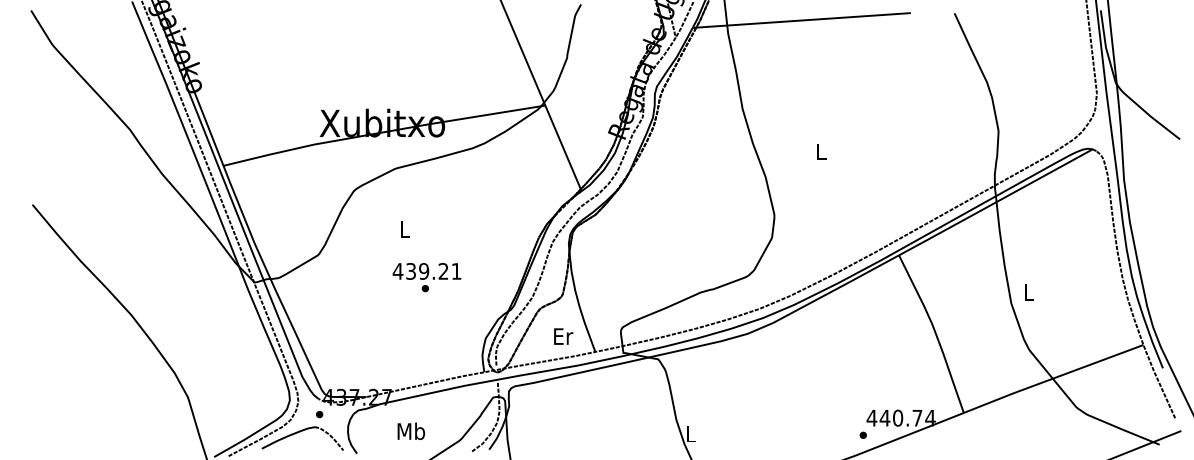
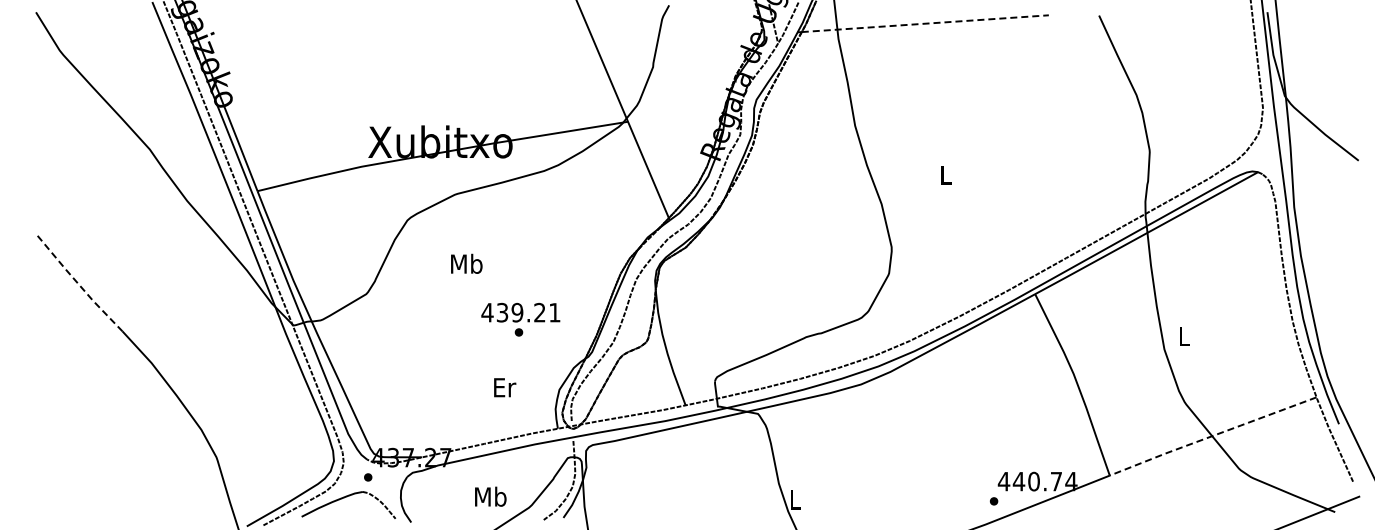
line: (803, 20) -> (925, 23), solid -> dashed
text: (405, 228) -> (466, 263), L -> Mb
line: (67, 246) -> (78, 284), solid -> dashed
text: (426, 277) -> (520, 319), moved
text: (563, 336) -> (505, 387), moved
line: (1053, 378) -> (1213, 435), solid -> dashed
text: (411, 431) -> (490, 496), moved

